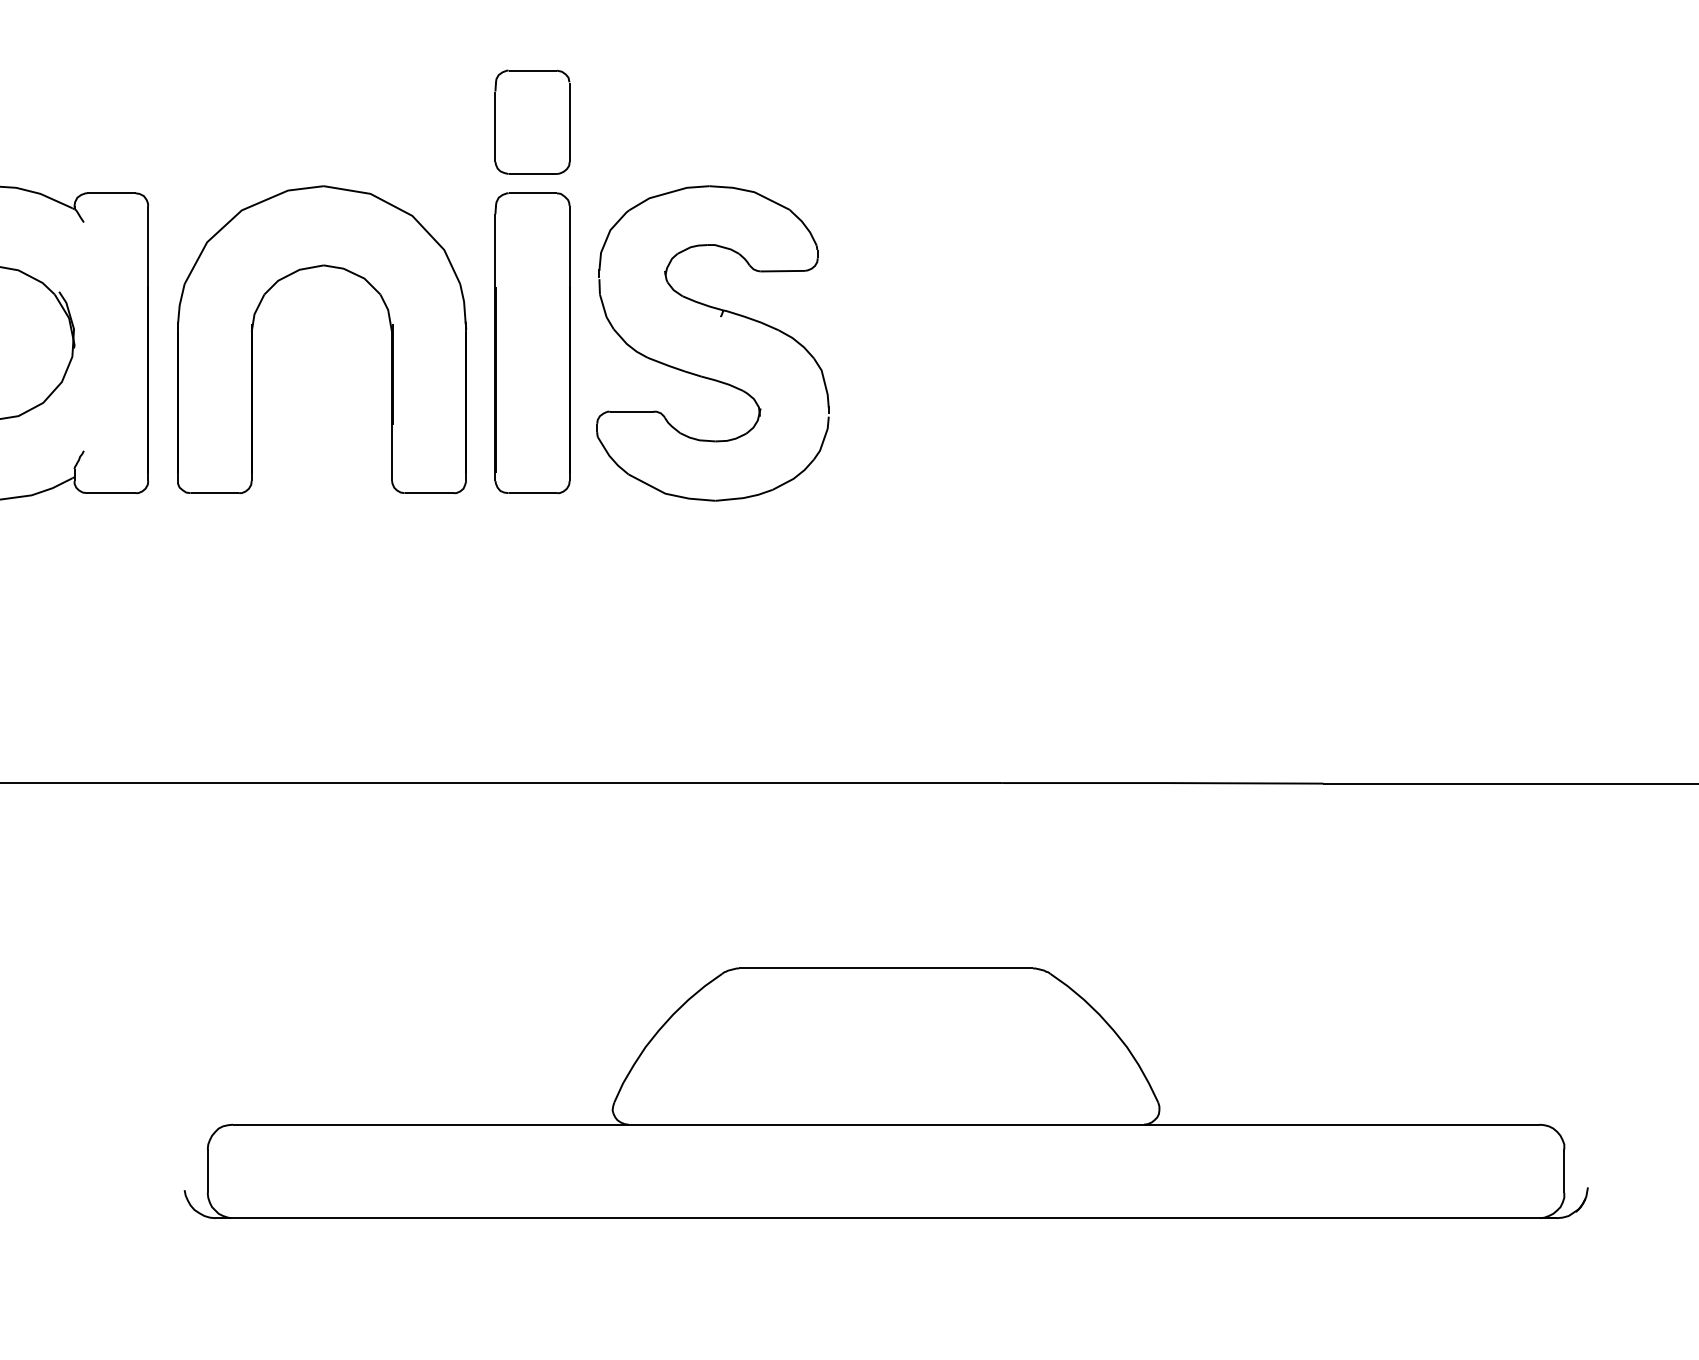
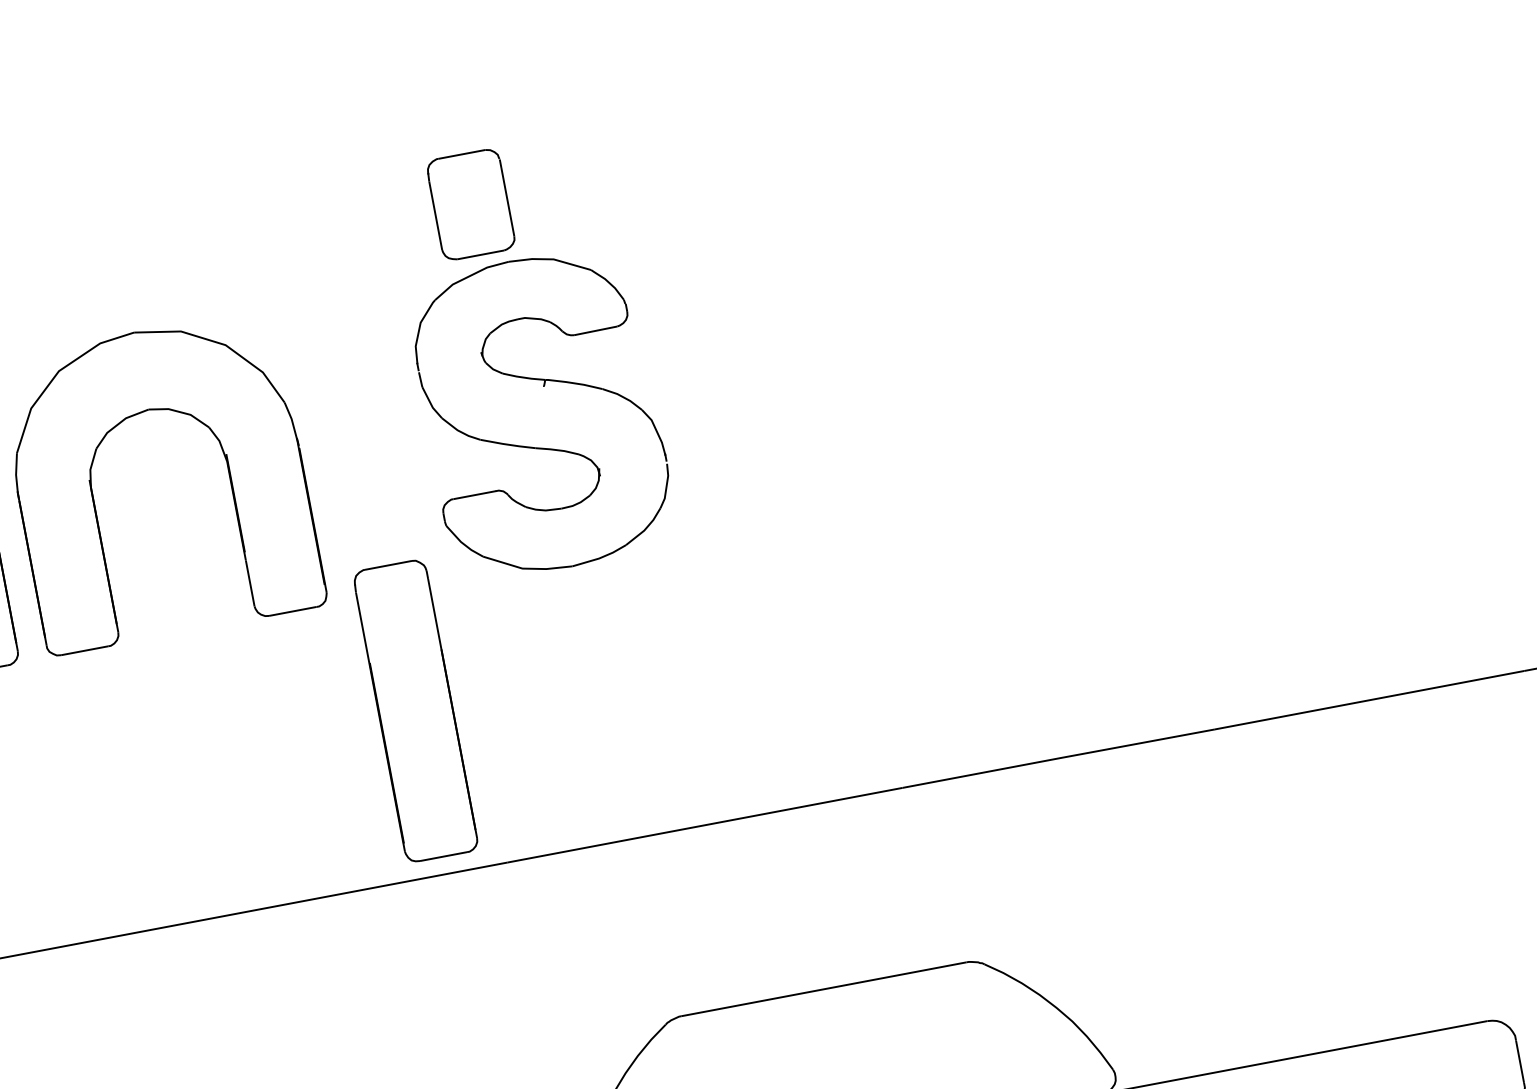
part: (532, 121) -> (470, 203), moved
part: (532, 342) -> (415, 710), moved

